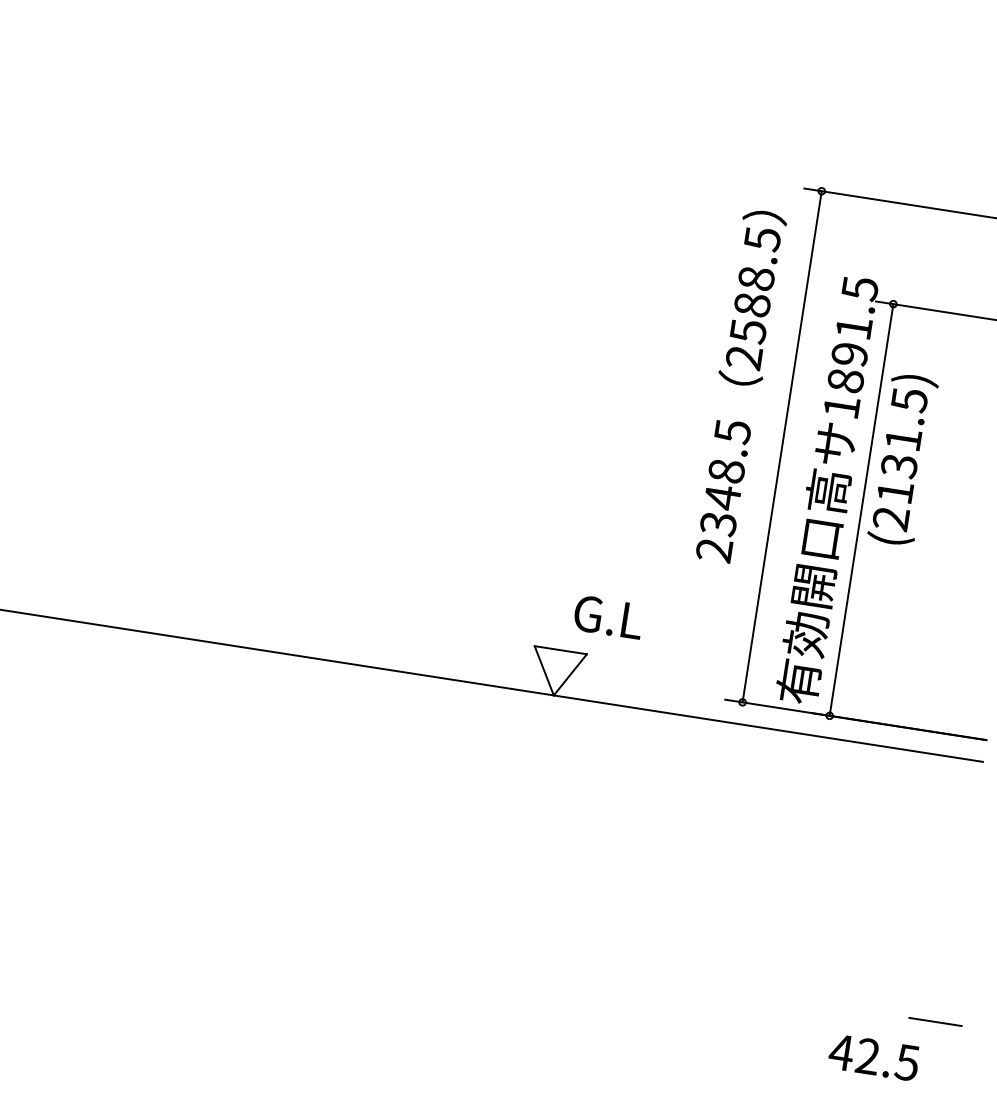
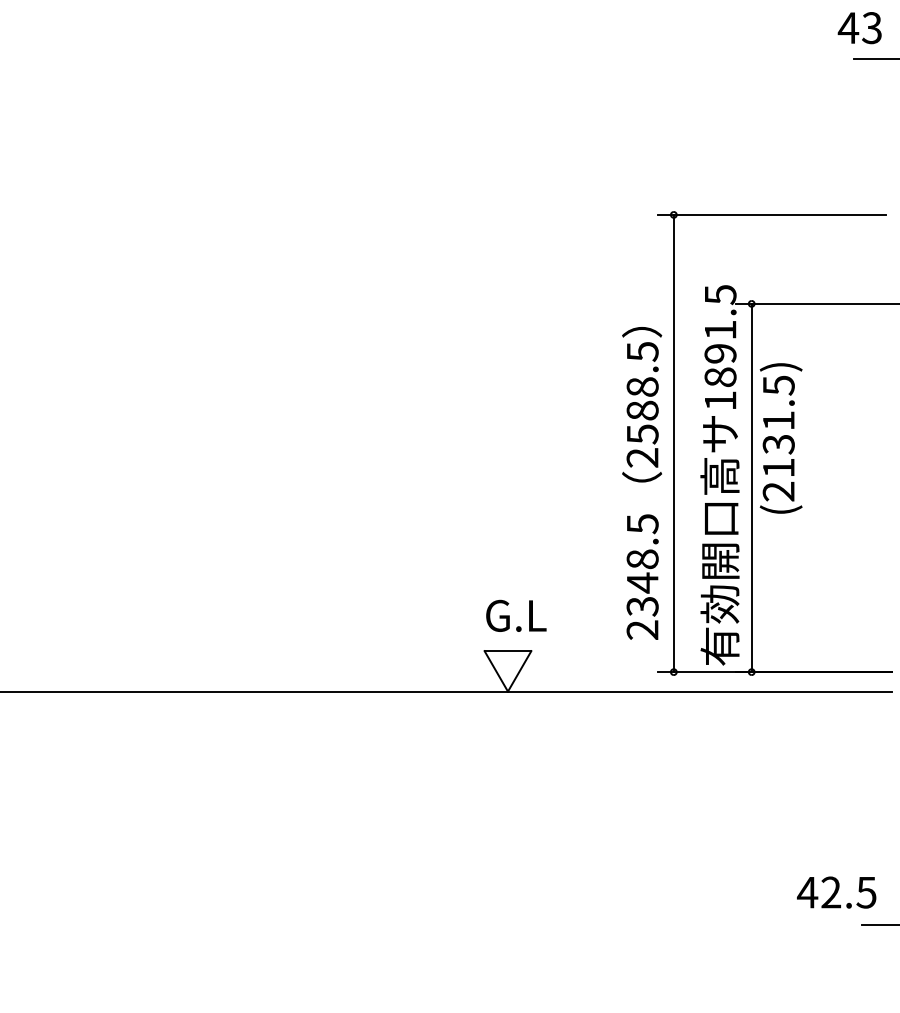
text: (739, 386) -> (642, 483), moved
text: (608, 616) -> (516, 615), moved
text: (873, 1057) -> (836, 892), moved

